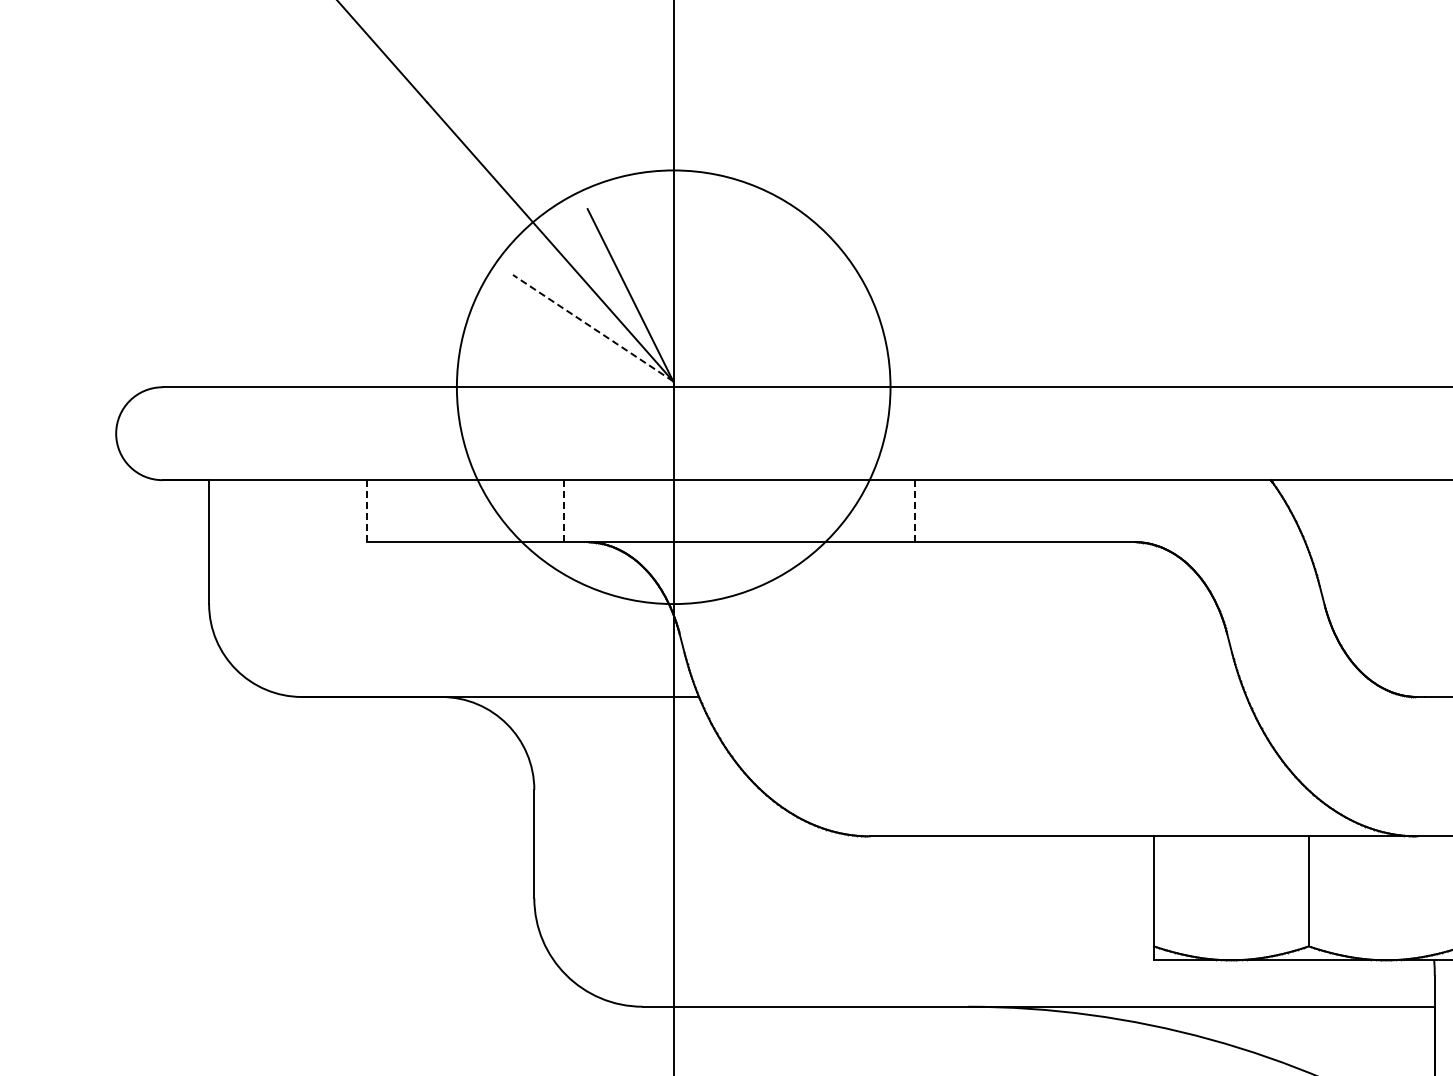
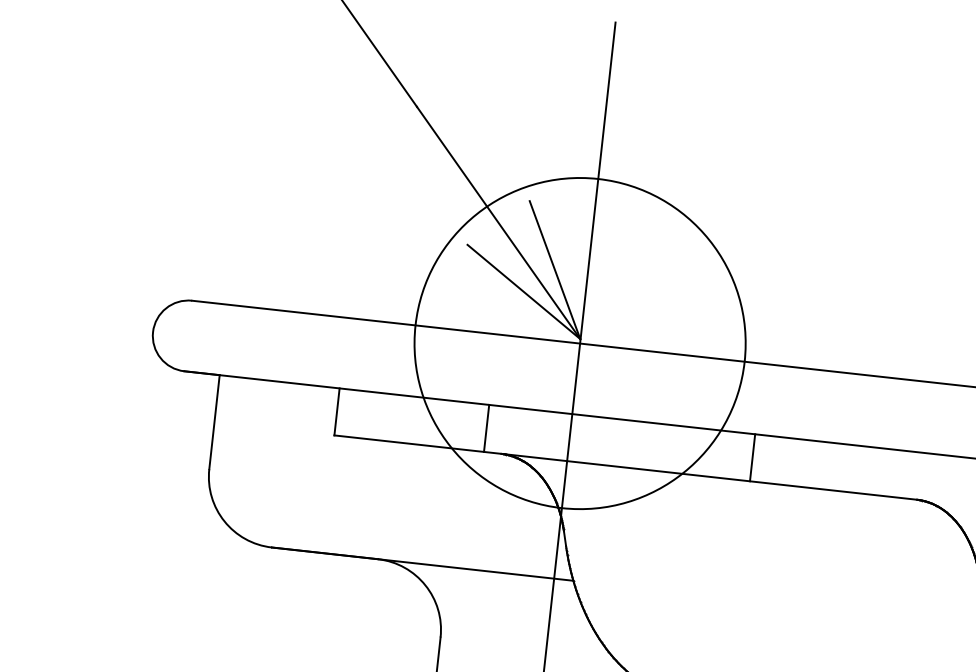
line: (592, 327) -> (523, 291), dashed -> solid
line: (367, 511) -> (337, 412), dashed -> solid
line: (564, 511) -> (486, 428), dashed -> solid
line: (914, 511) -> (752, 458), dashed -> solid

